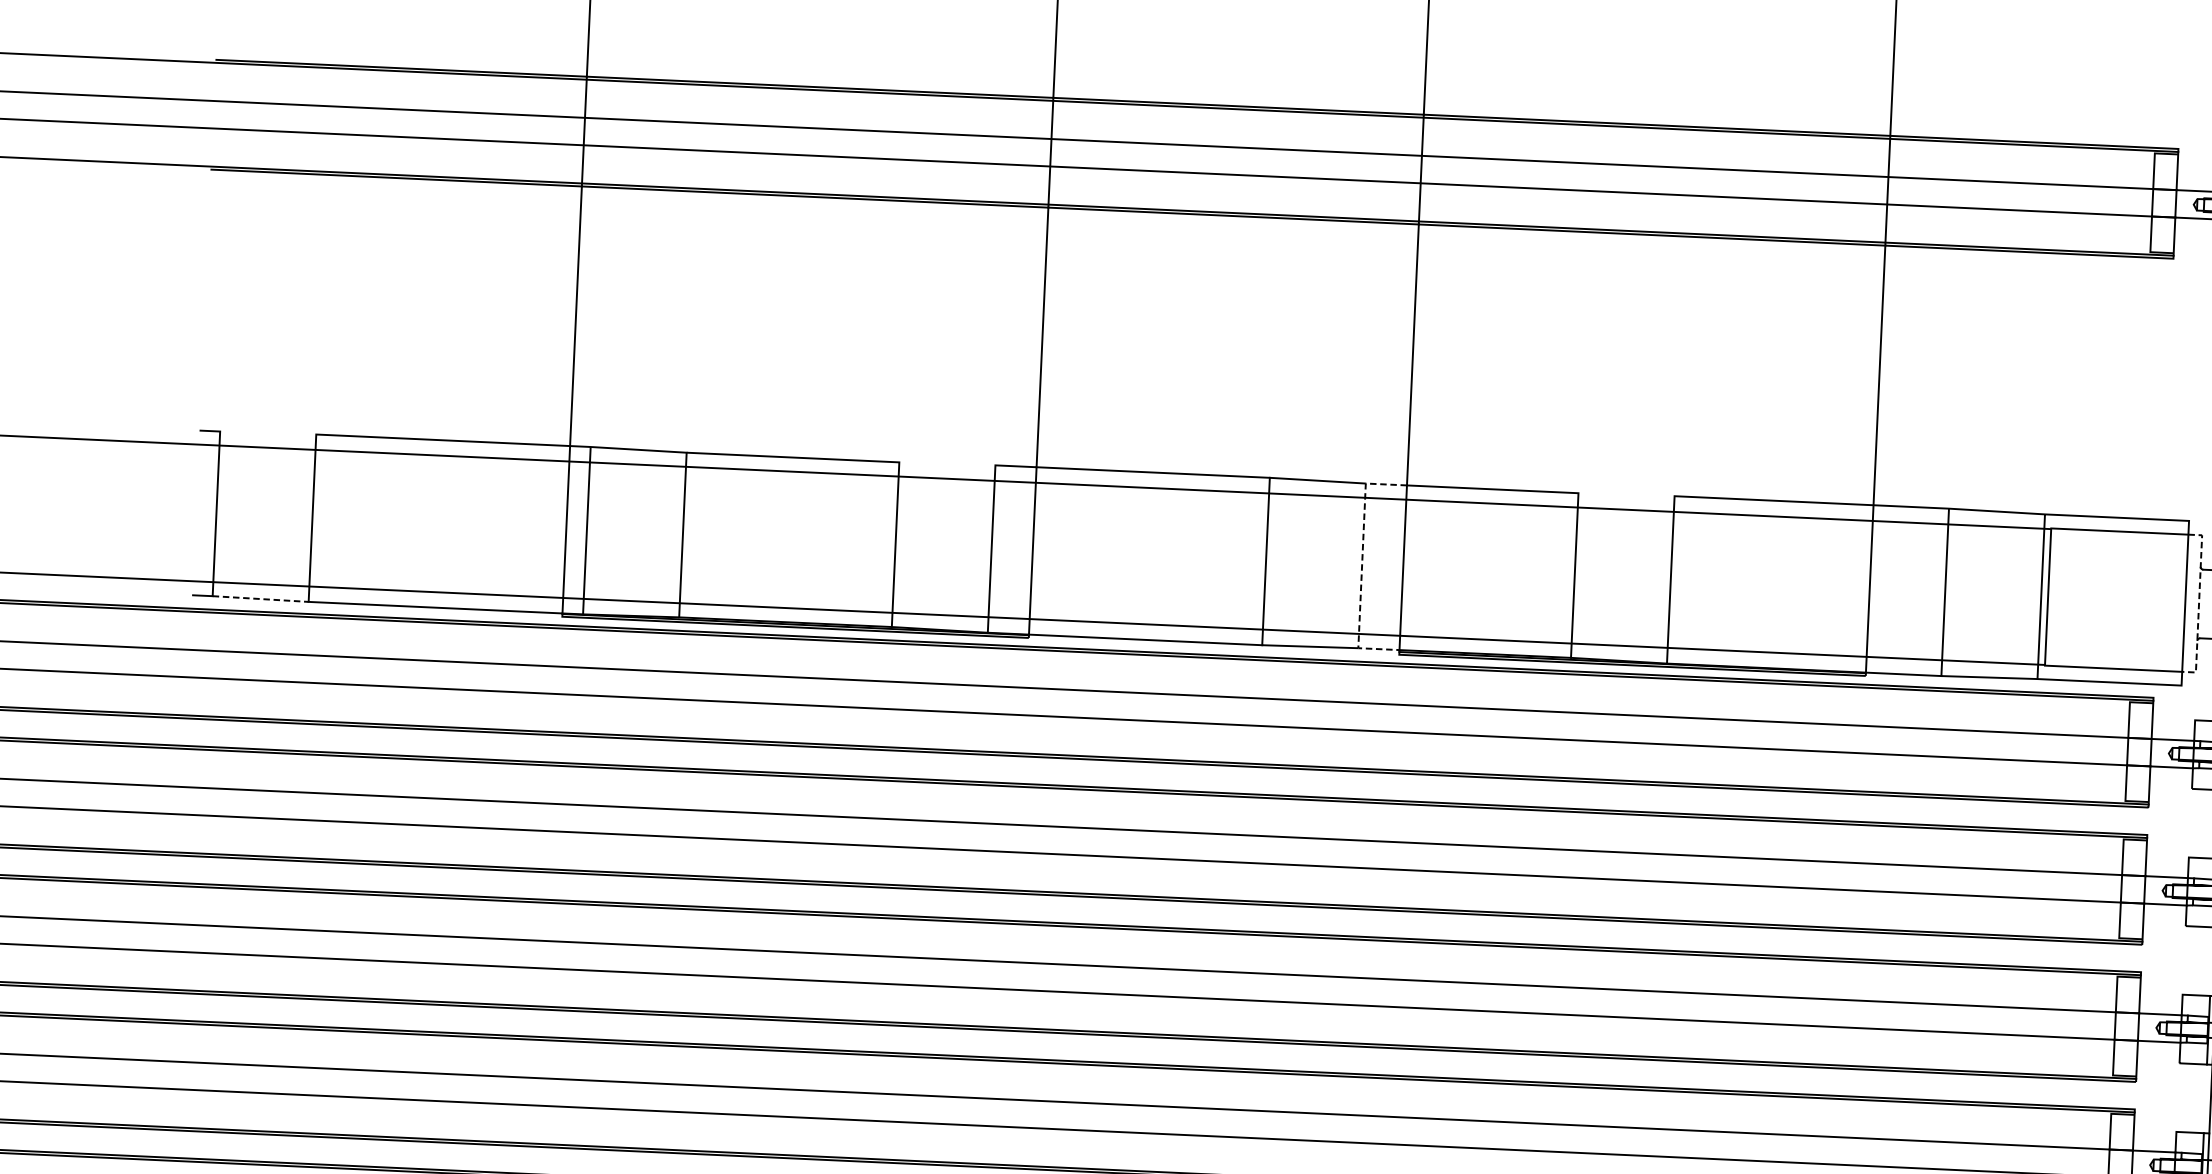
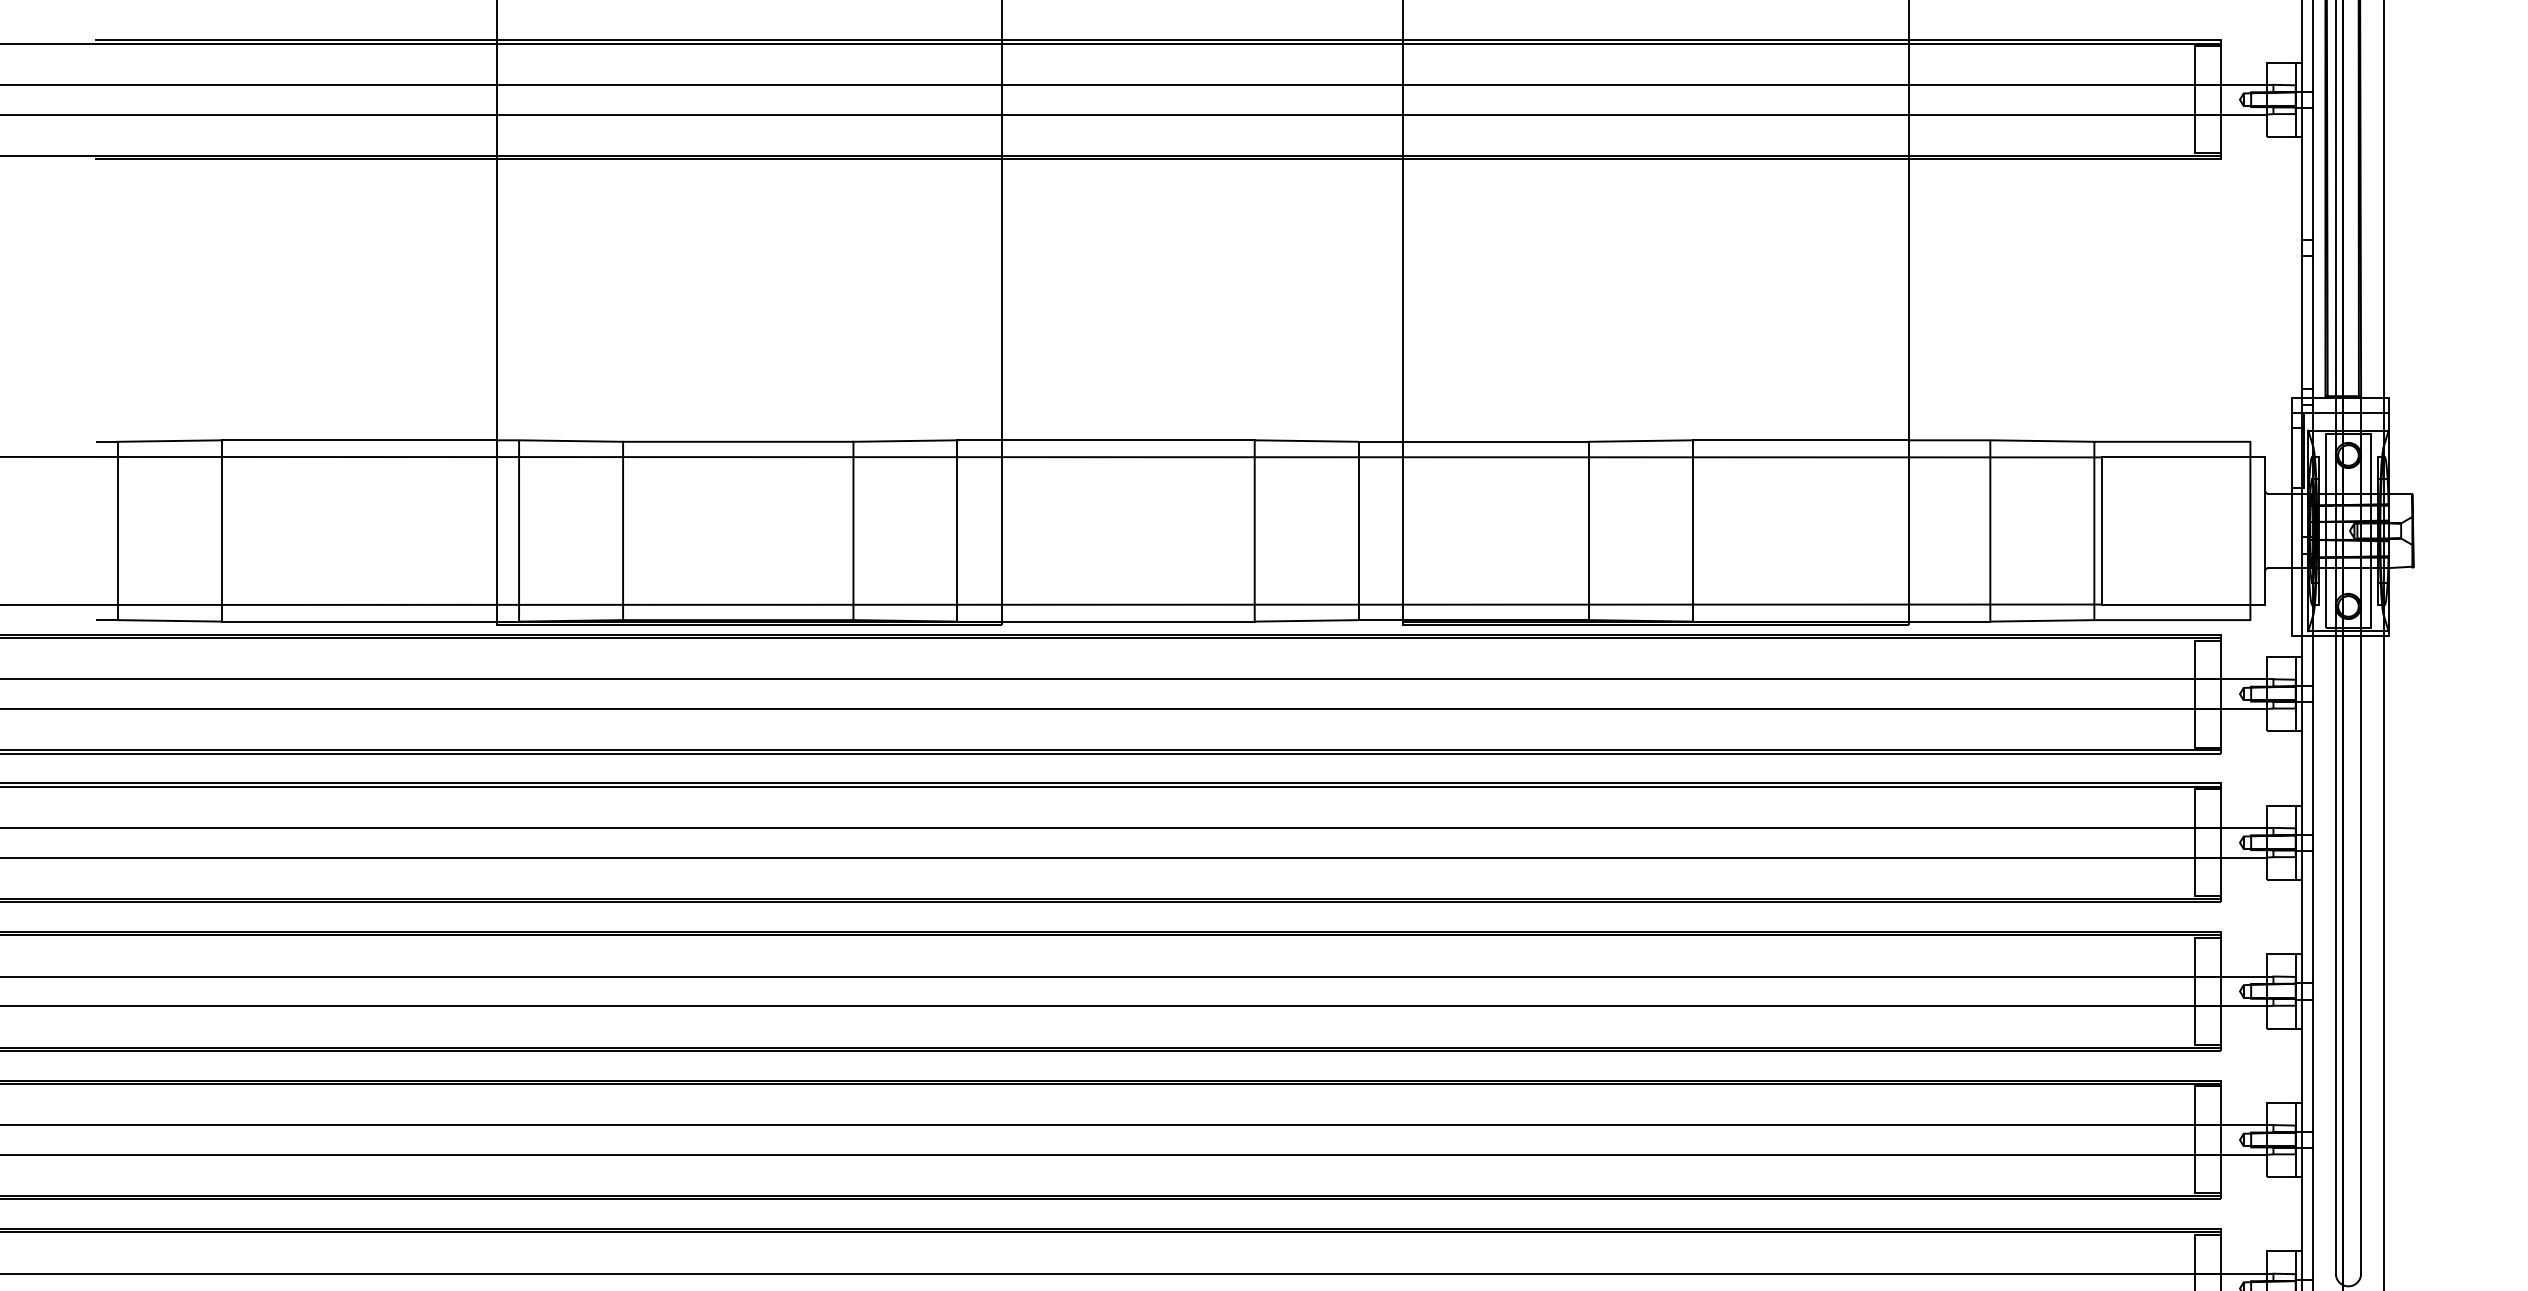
line: (267, 432) -> (169, 440), added
line: (947, 463) -> (905, 440), added
line: (1626, 494) -> (1641, 440), added
line: (1361, 566) -> (1358, 531), dashed -> solid
line: (261, 598) -> (170, 620), dashed -> solid
line: (2199, 604) -> (2265, 531), dashed -> solid

